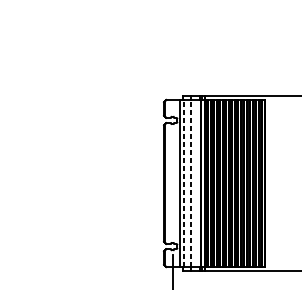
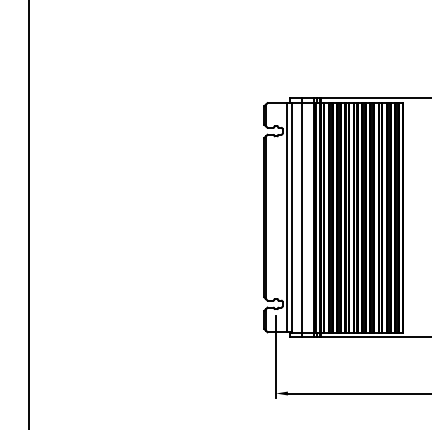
line: (183, 183) -> (291, 217), dashed -> solid
line: (191, 183) -> (301, 217), dashed -> solid

